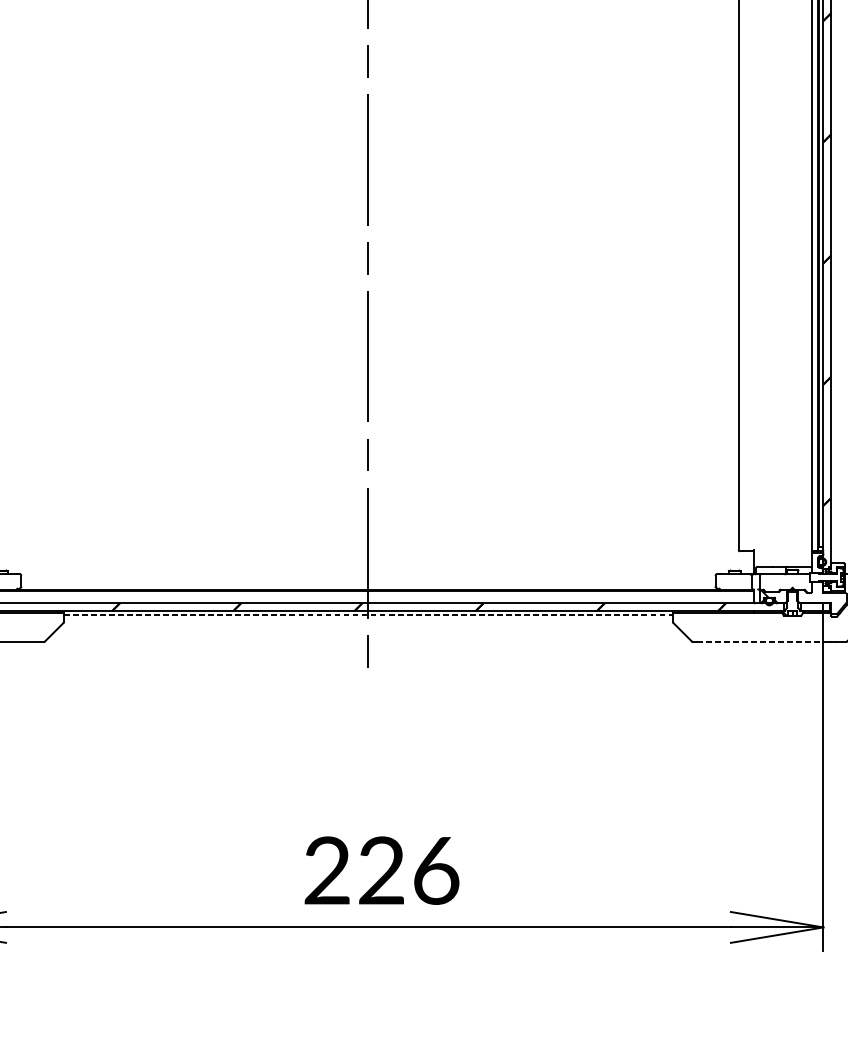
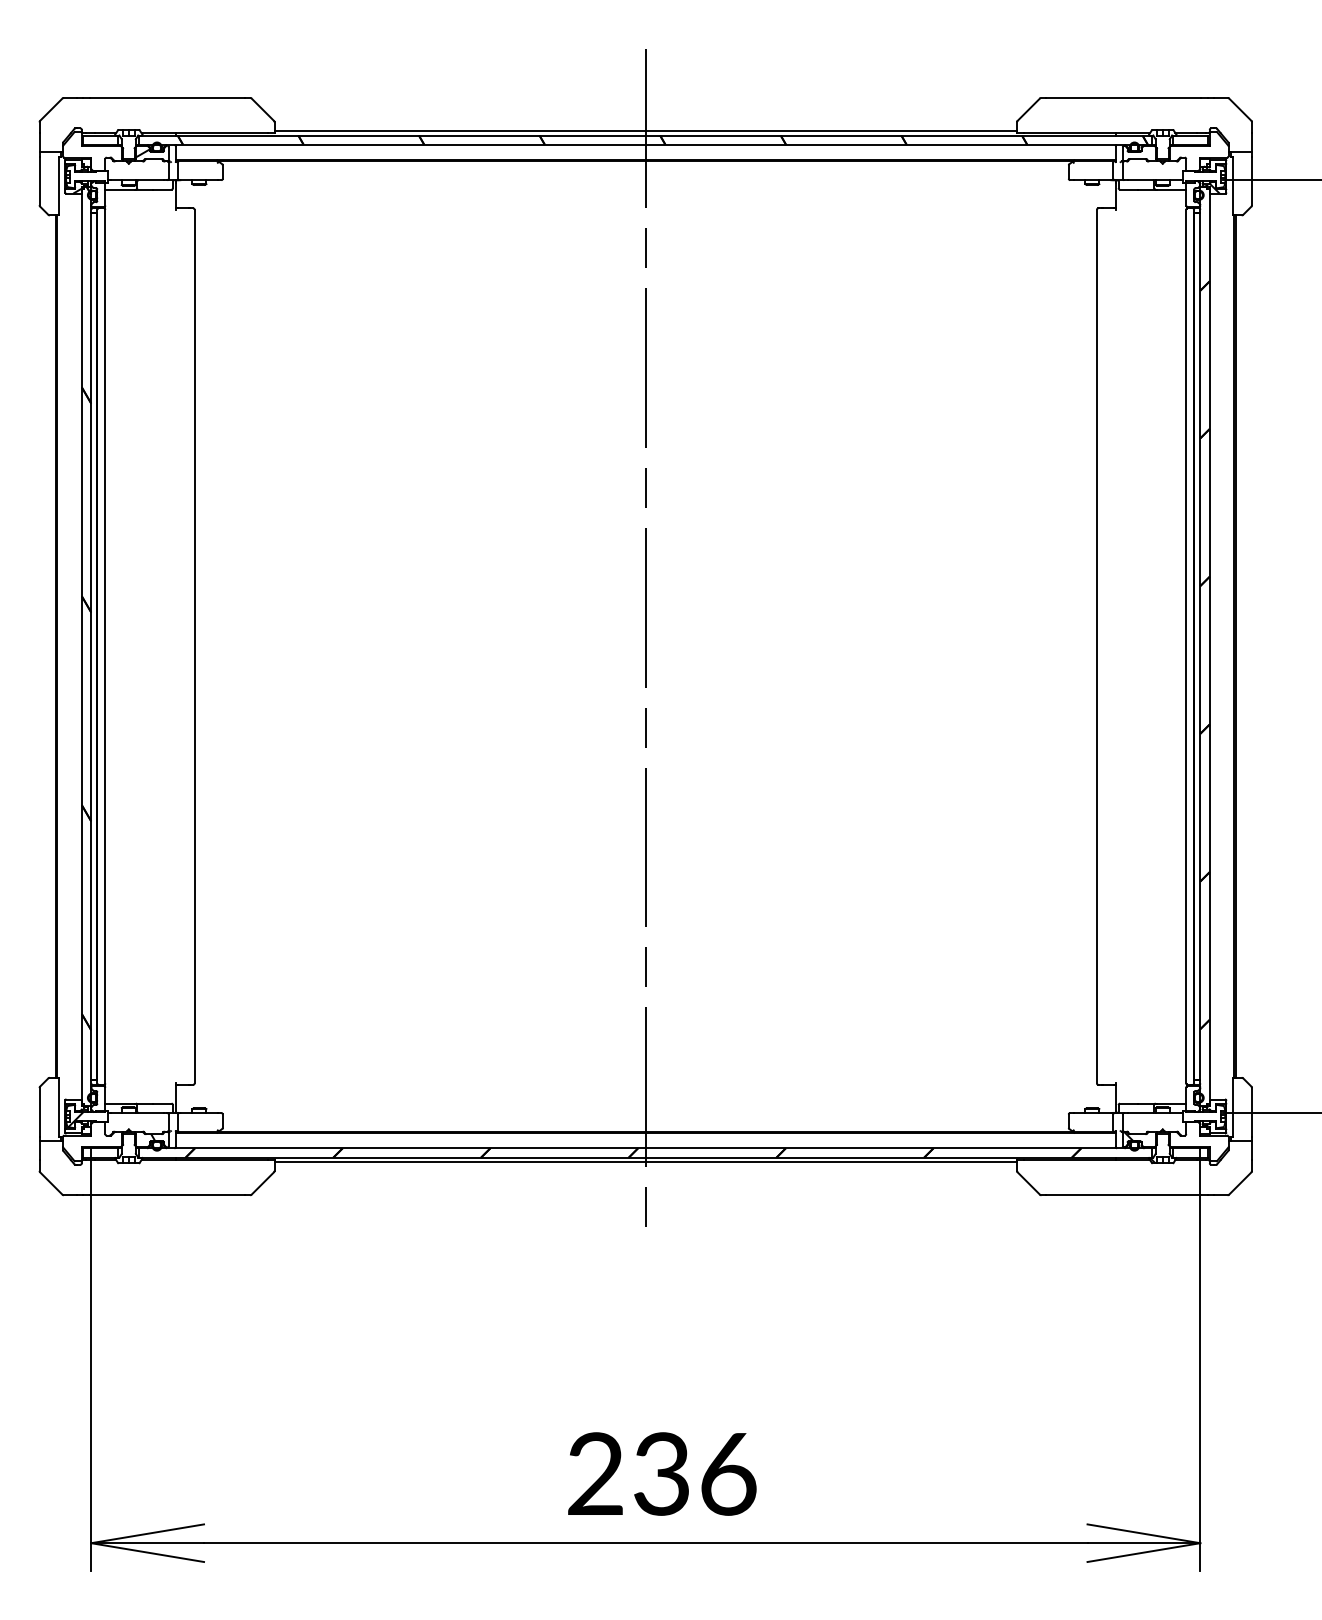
line: (369, 615) -> (646, 1162), dashed -> solid
line: (760, 642) -> (1123, 1195), dashed -> solid
text: (381, 871) -> (661, 1474), 226 -> 236

